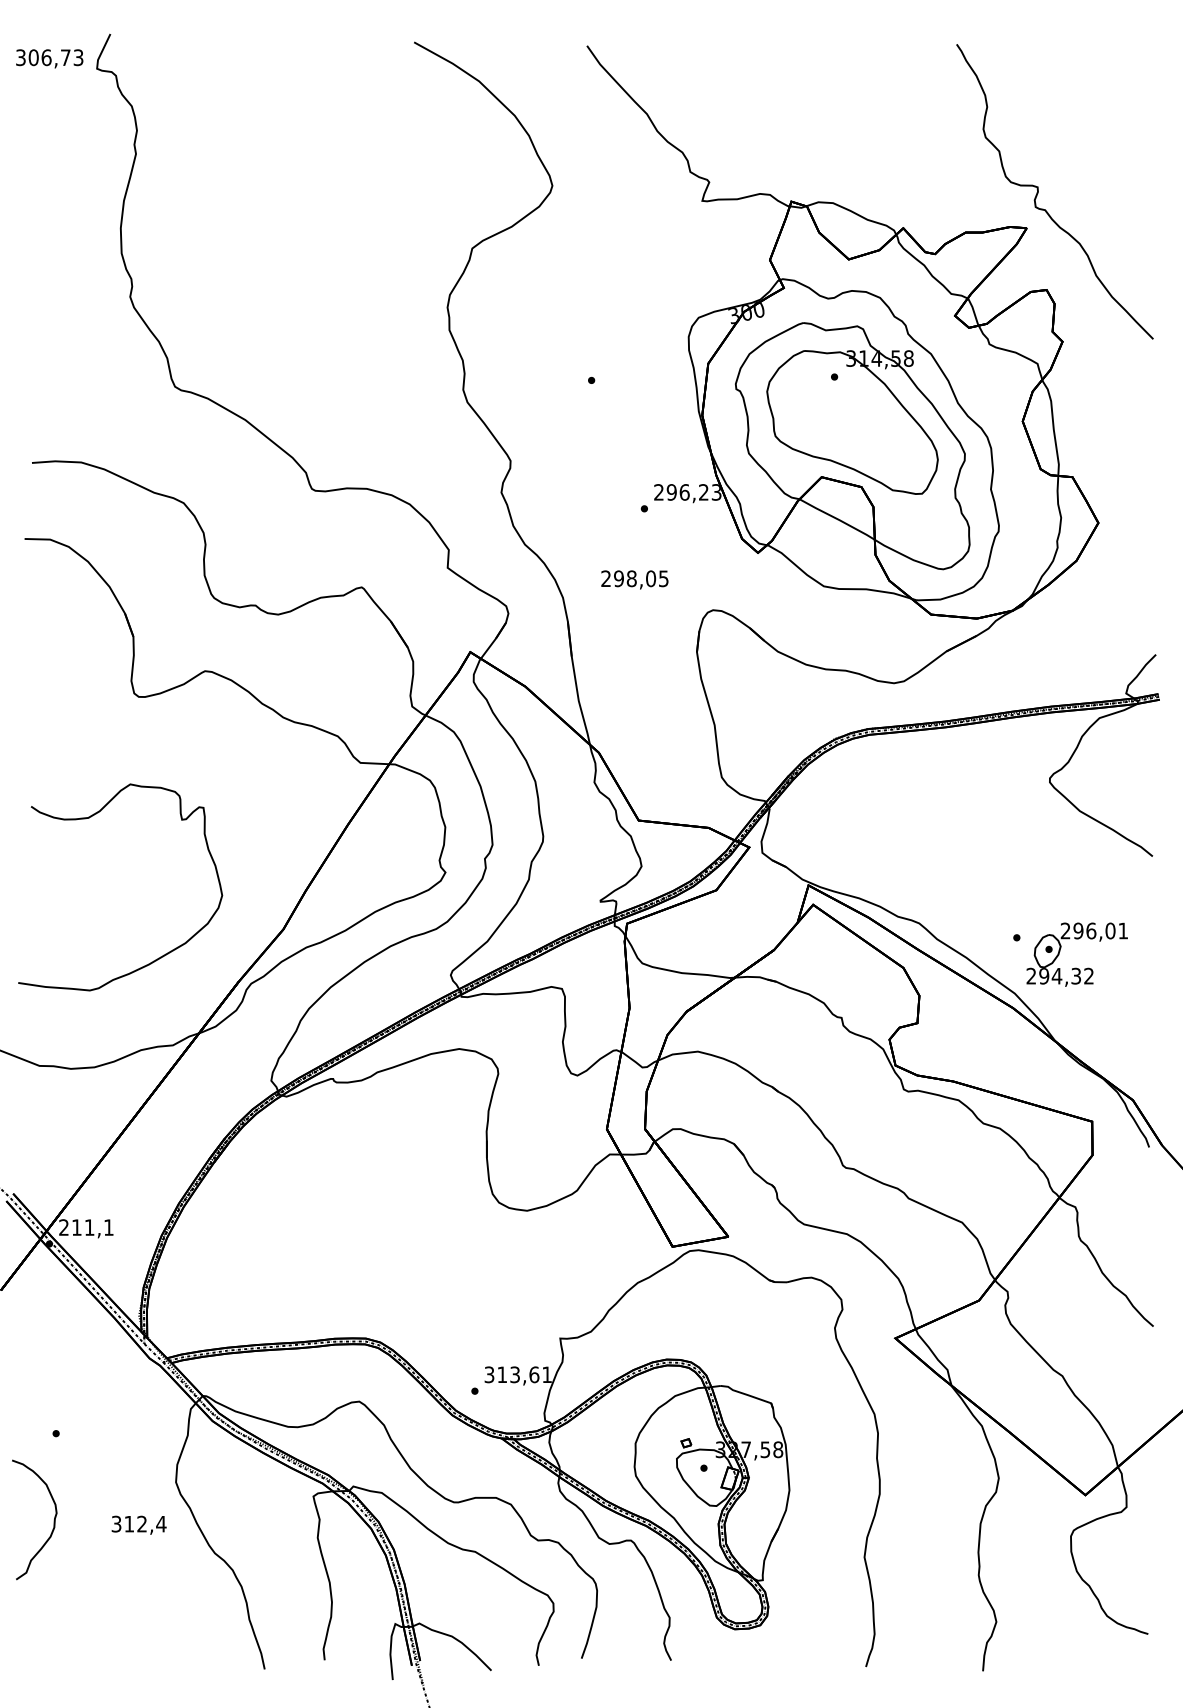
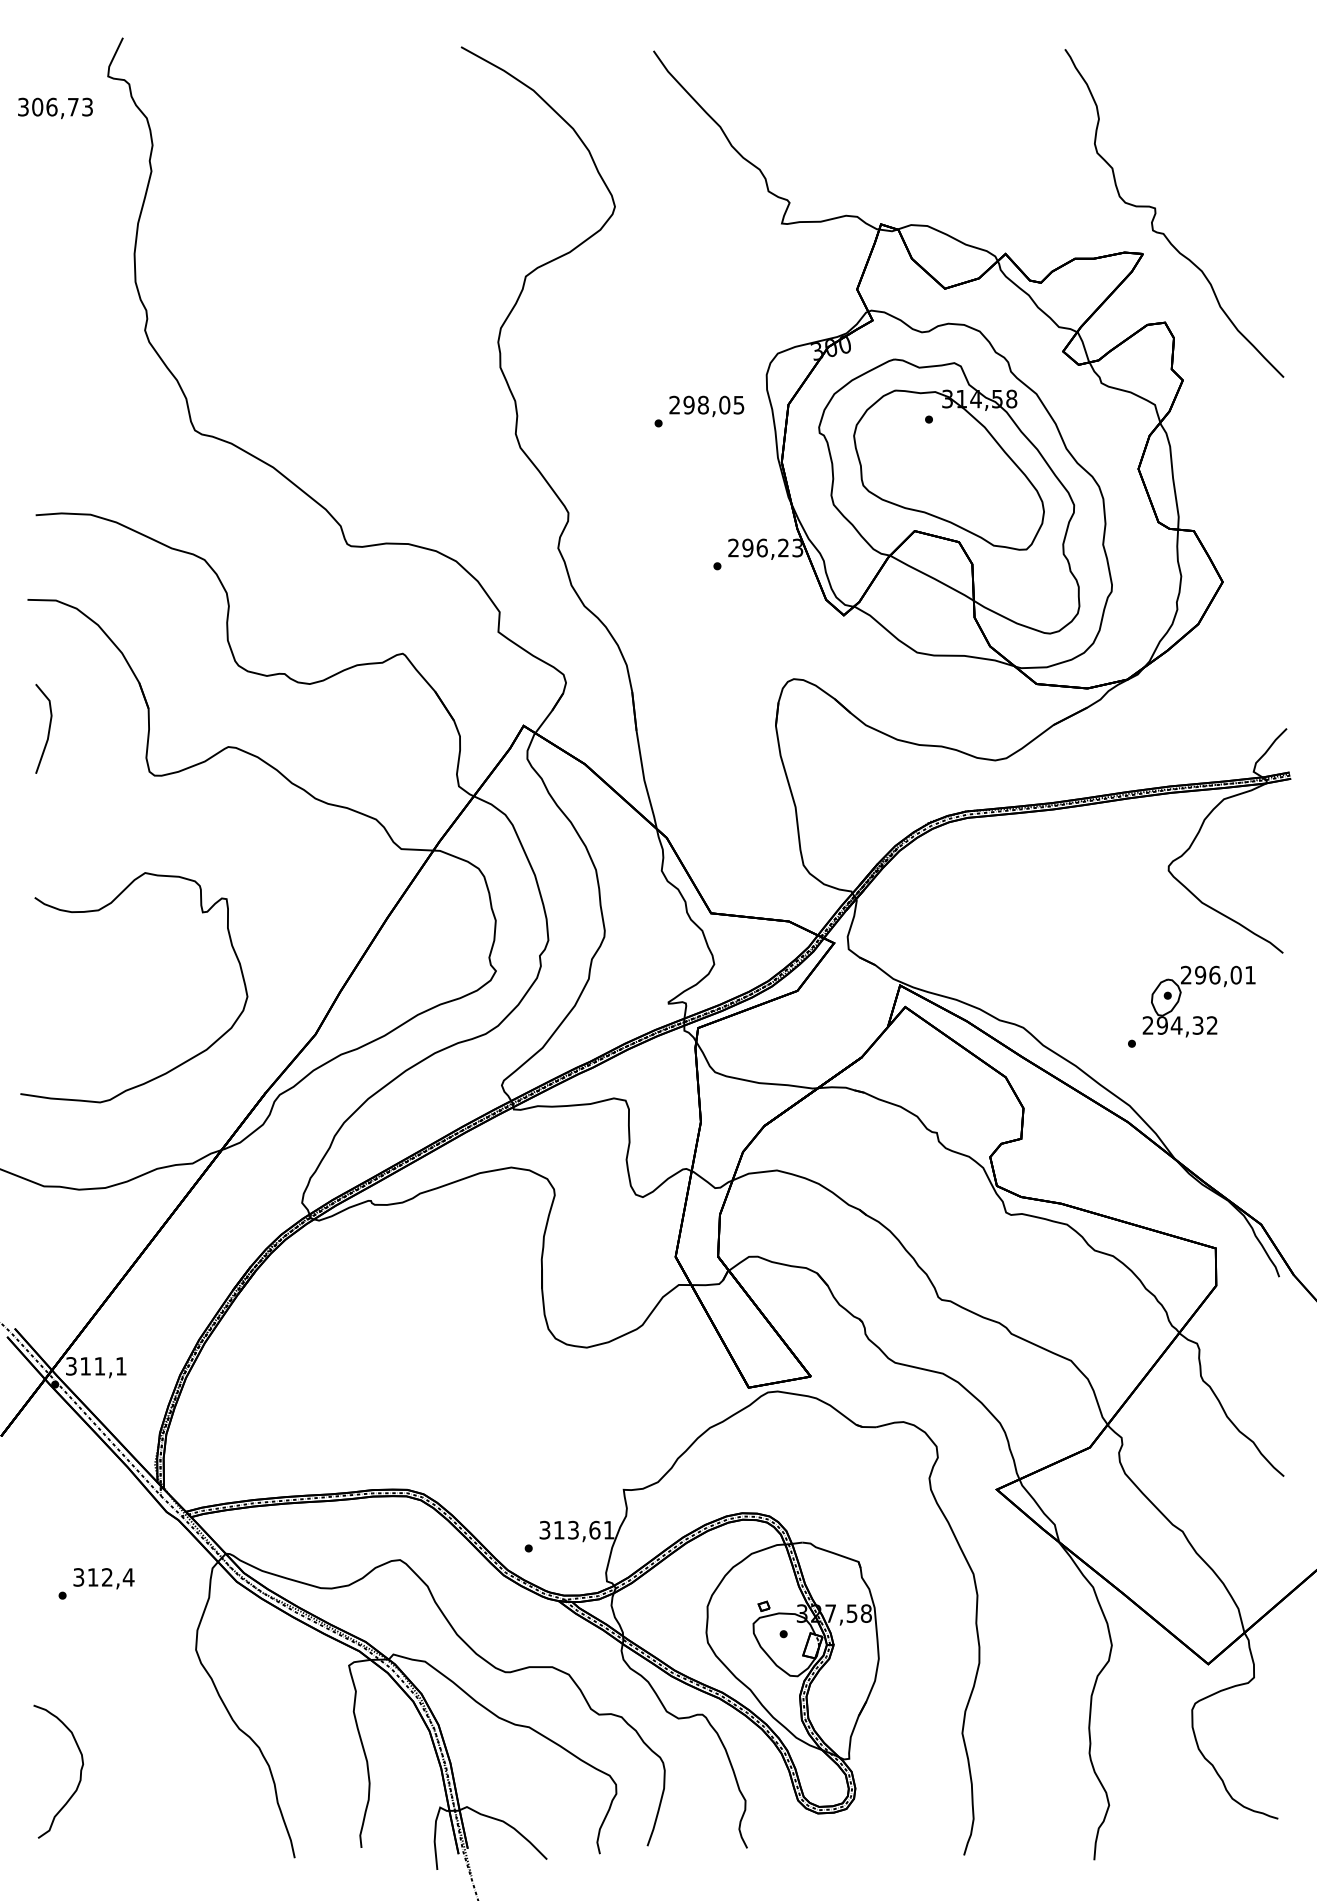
text: (49, 58) -> (55, 108), moved
text: (634, 579) -> (706, 406), moved
line: (43, 654) -> (48, 728), added
part: (1076, 968) -> (1198, 1016), moved
text: (64, 1227) -> (71, 1366), 211,1 -> 311,1
curve: (53, 1525) -> (79, 1777), moved
text: (138, 1525) -> (103, 1578), moved

